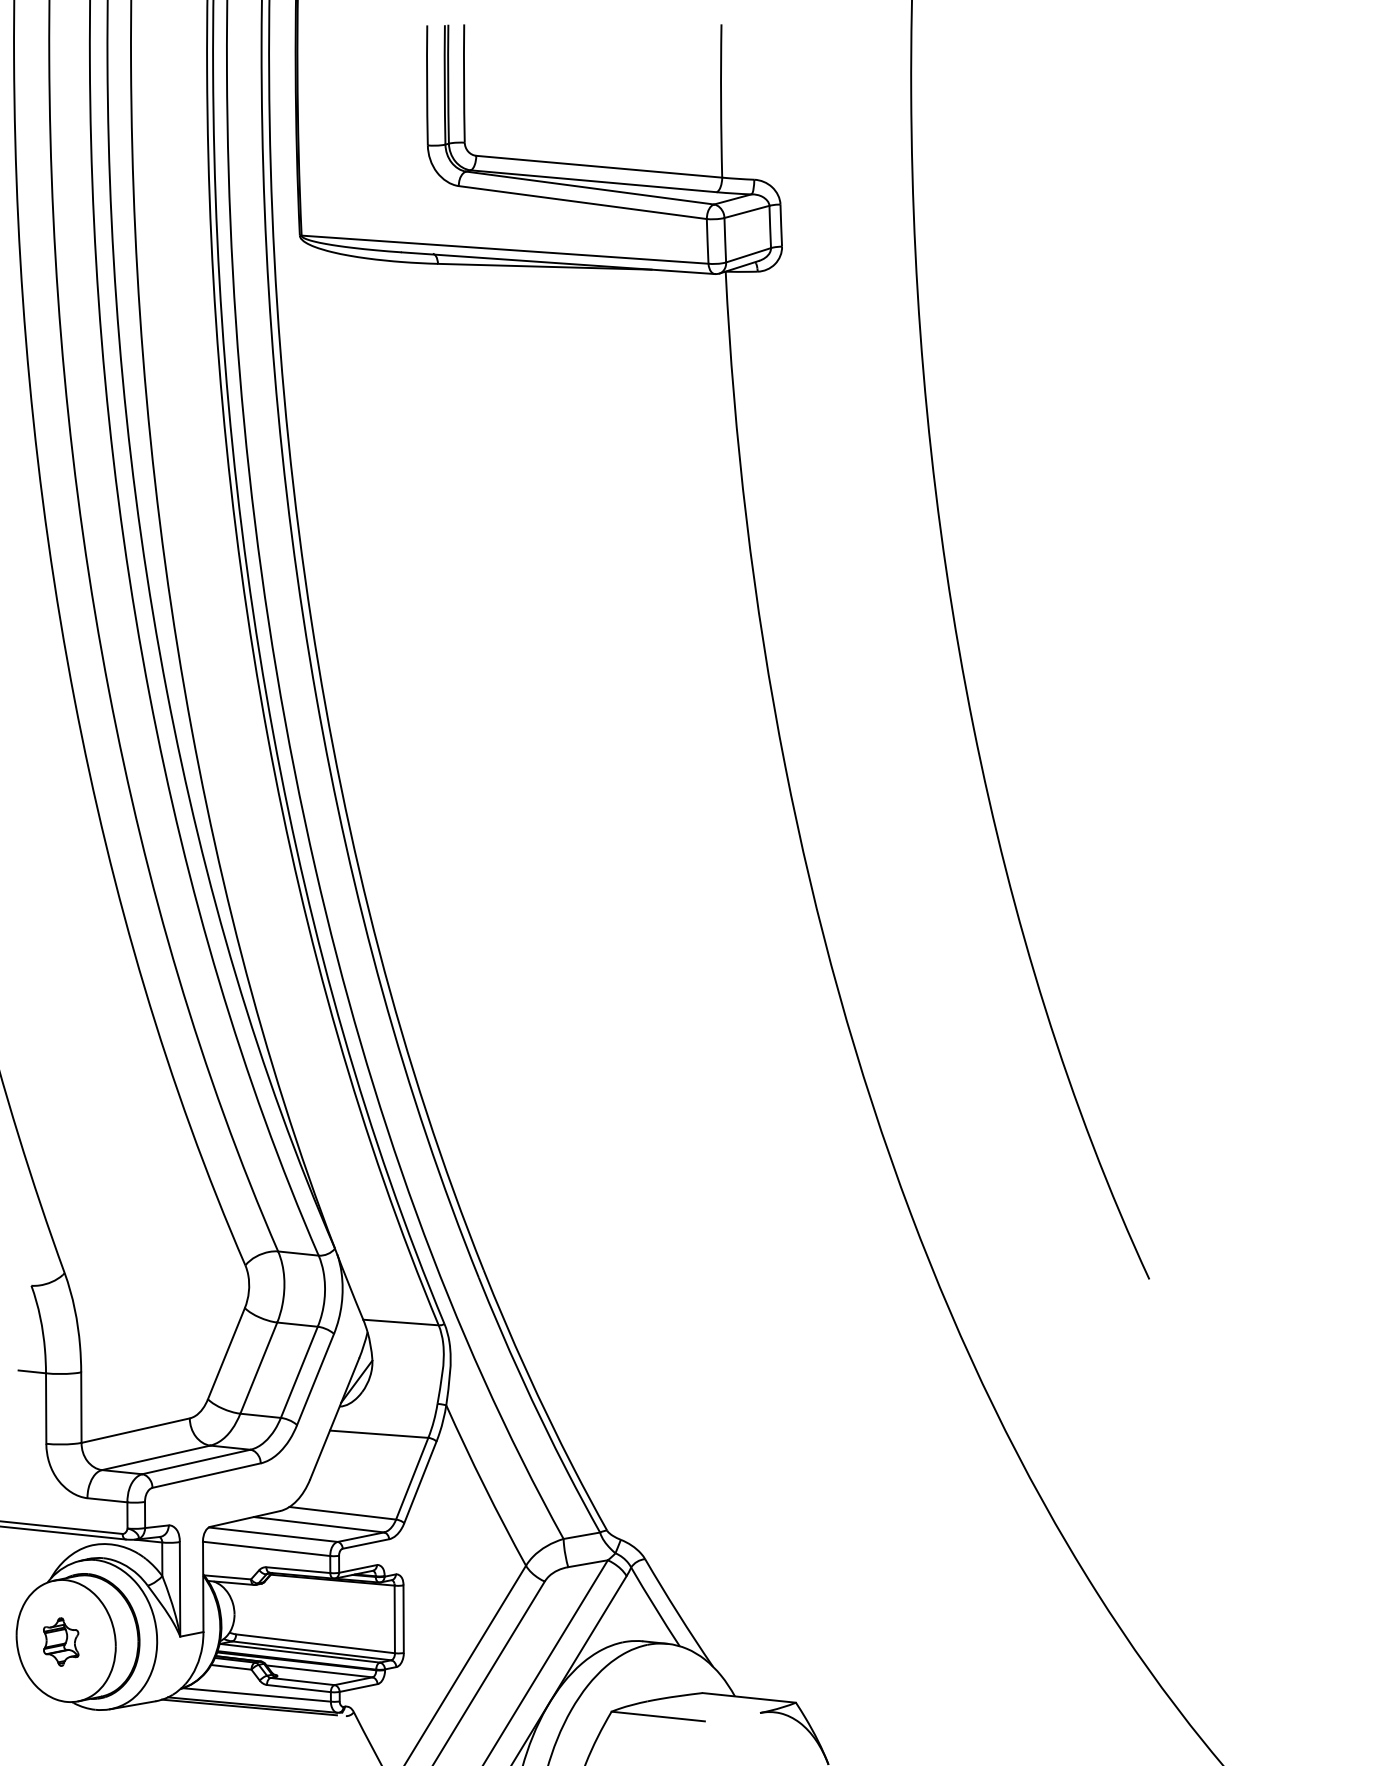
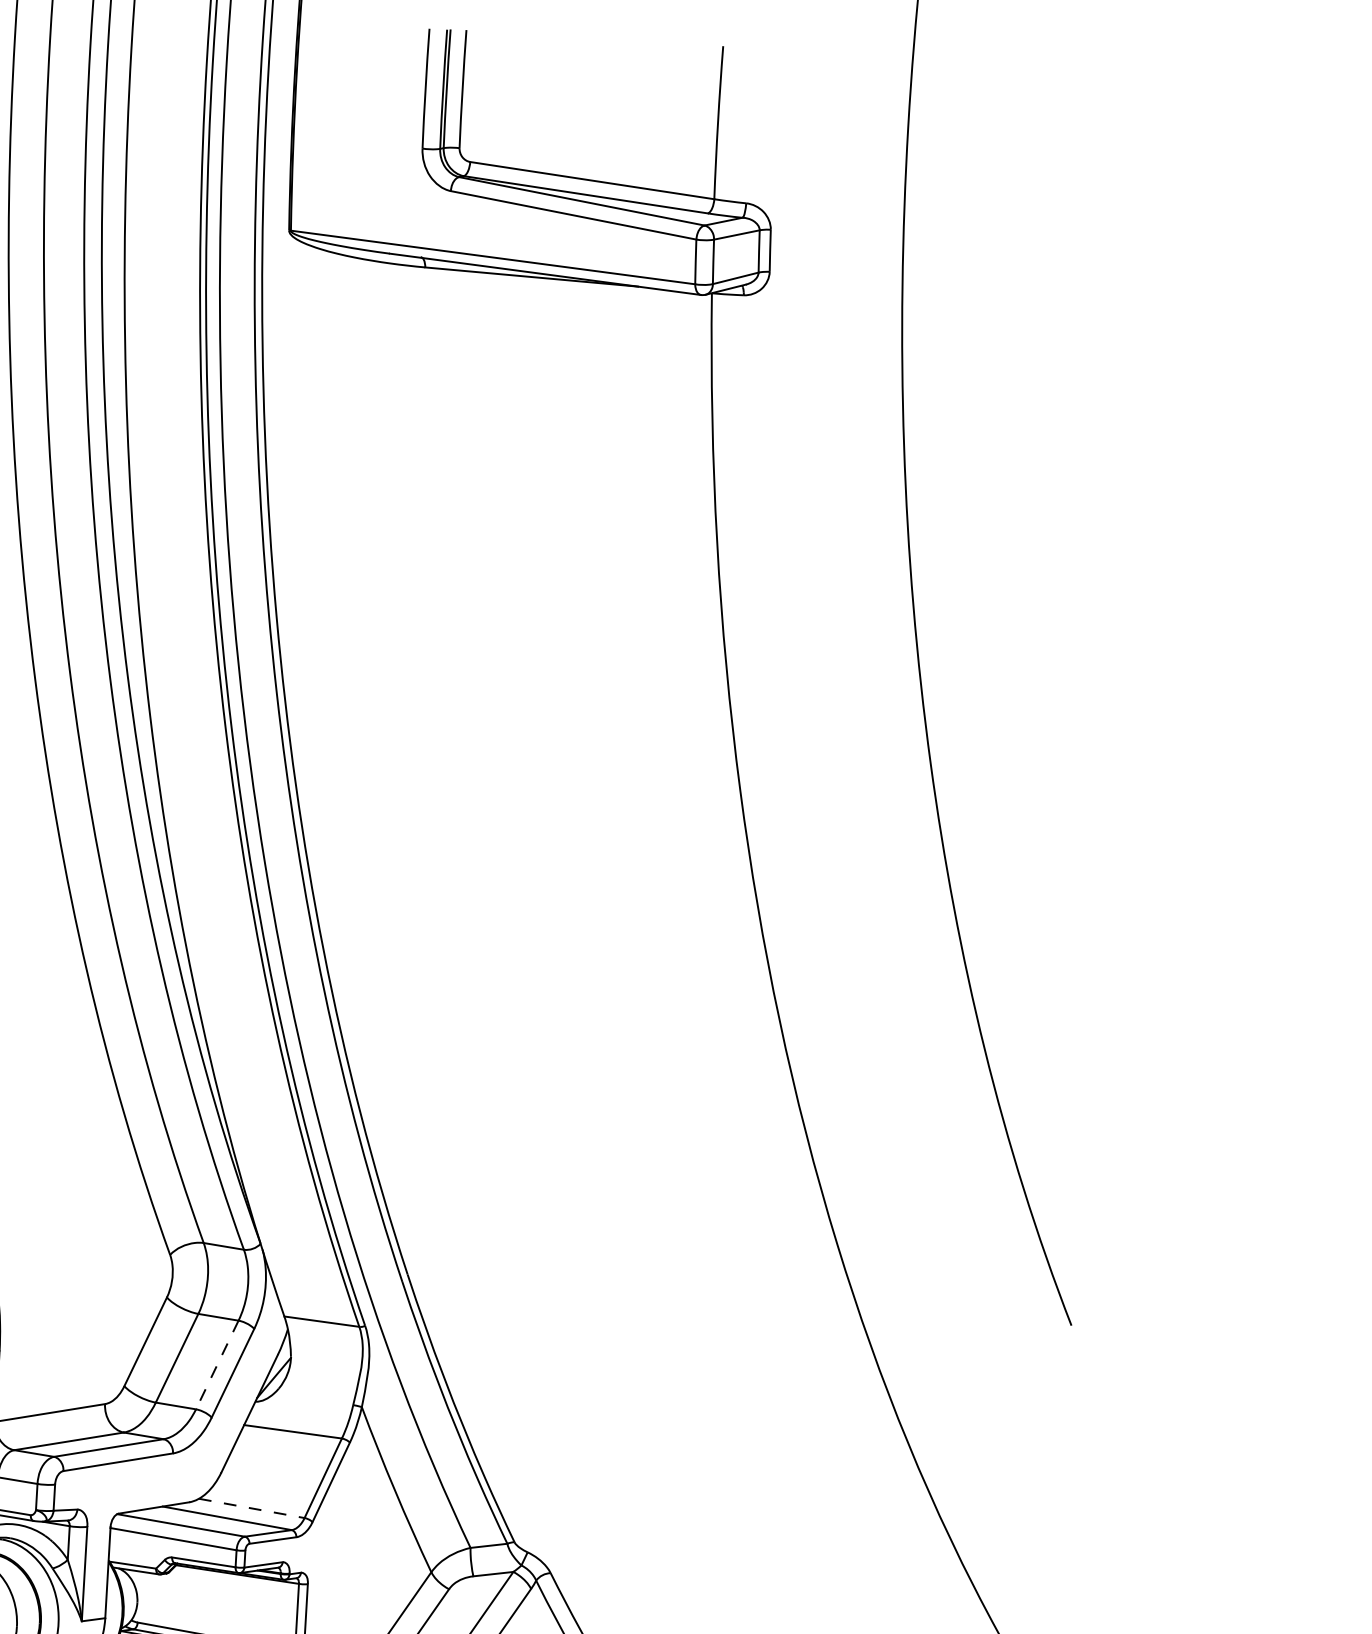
line: (299, 1372) -> (217, 1365), solid -> dashed
line: (342, 1513) -> (251, 1508), solid -> dashed

